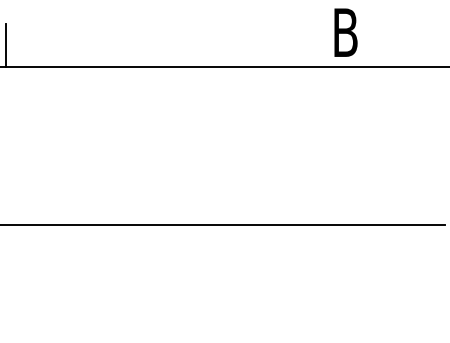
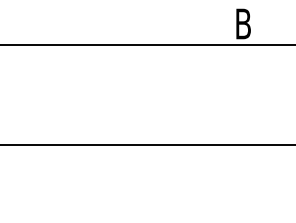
line: (5, 44) -> (29, 31), removed

